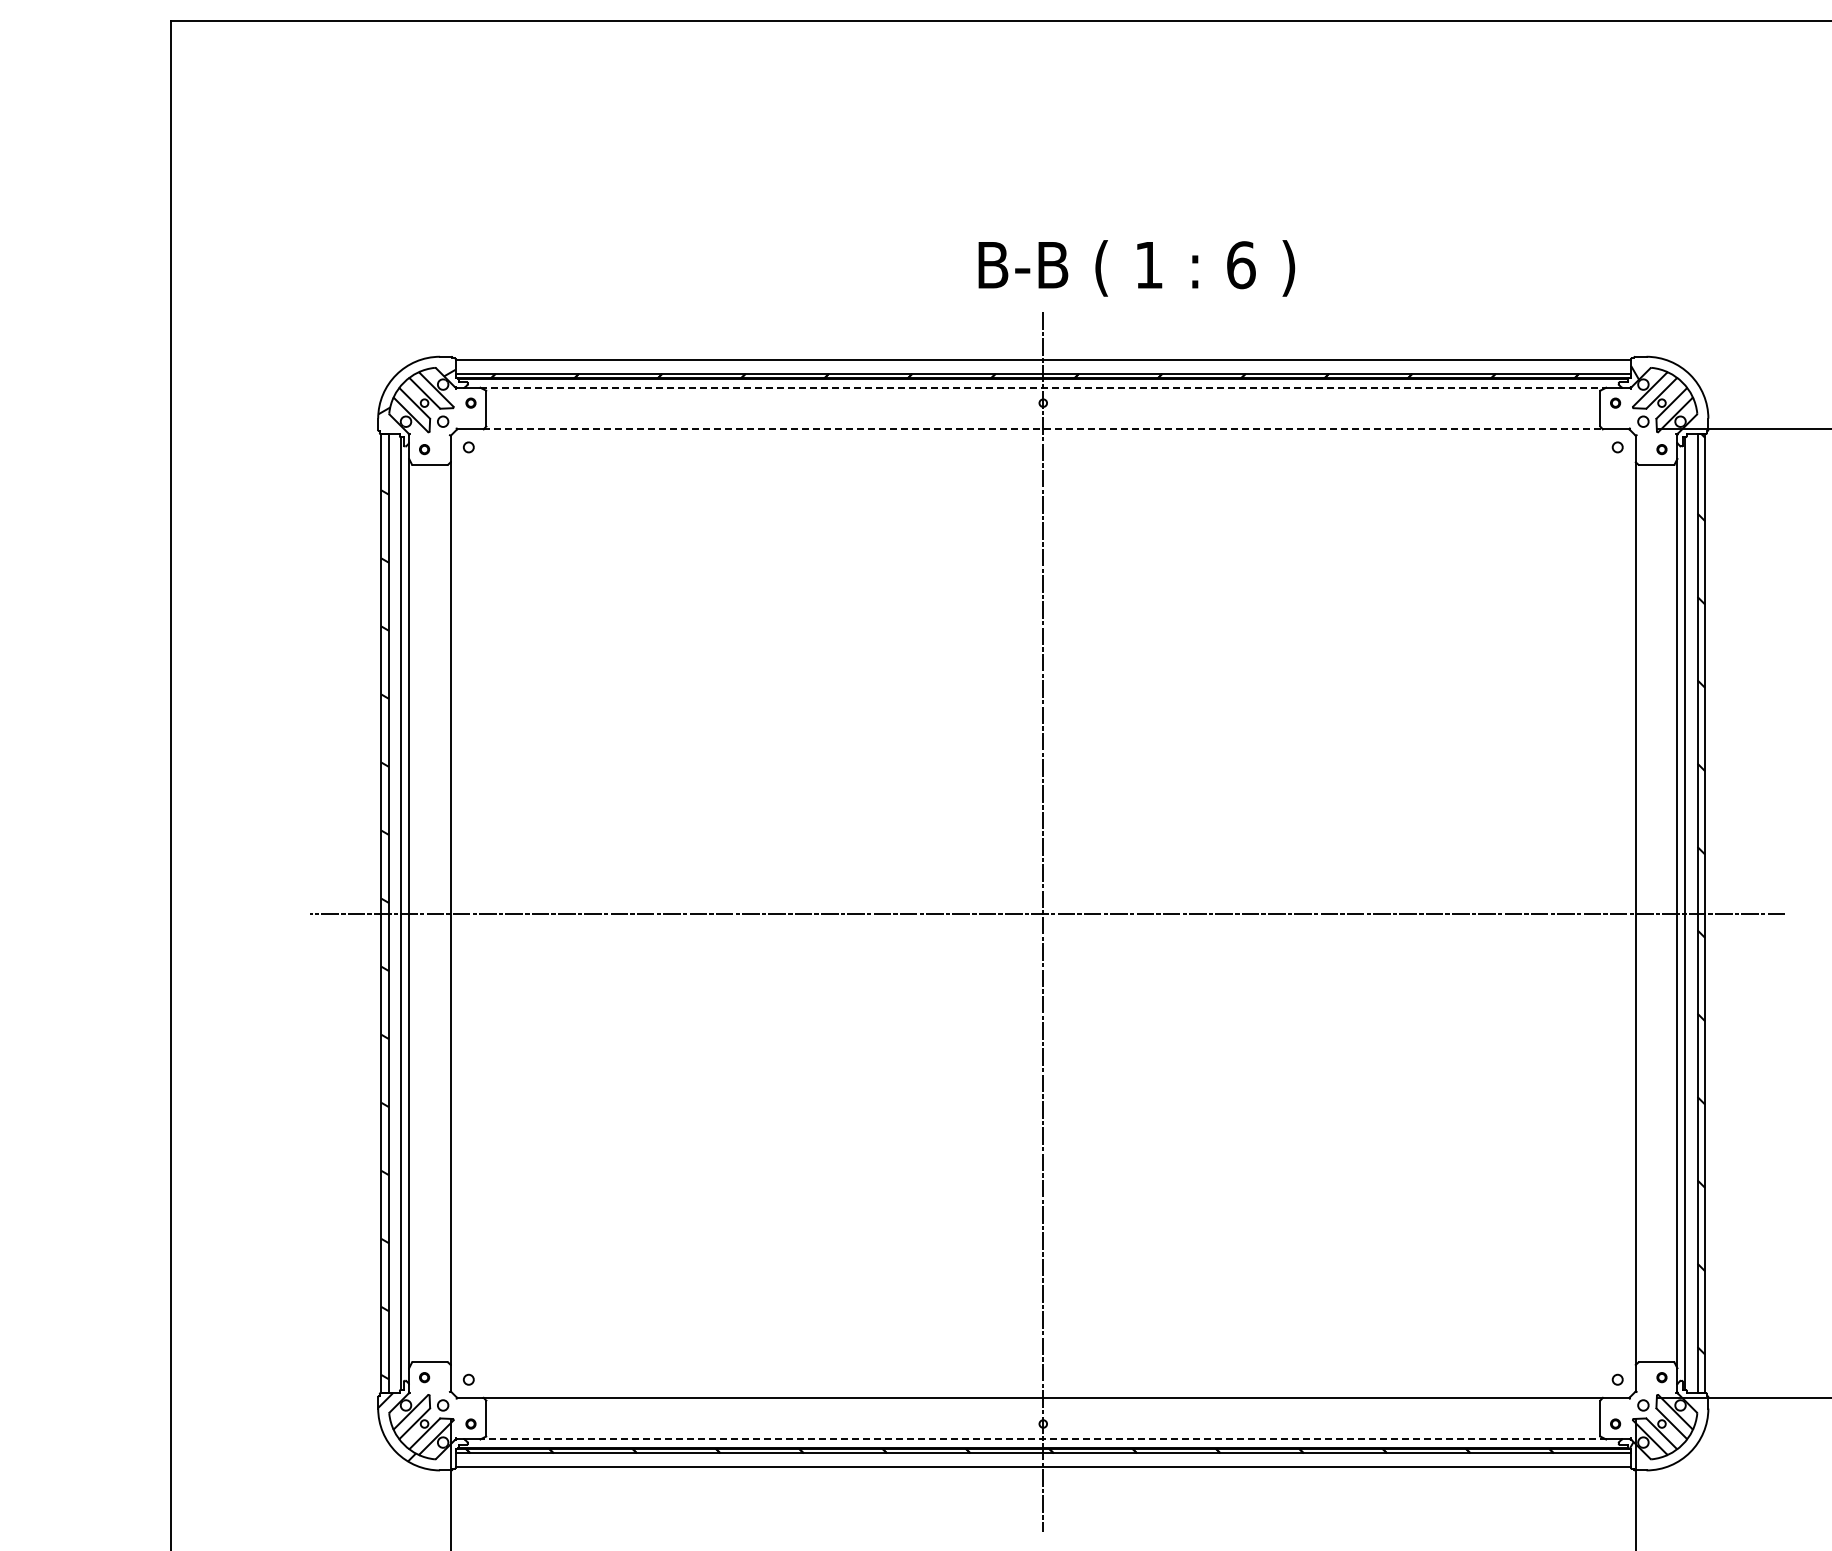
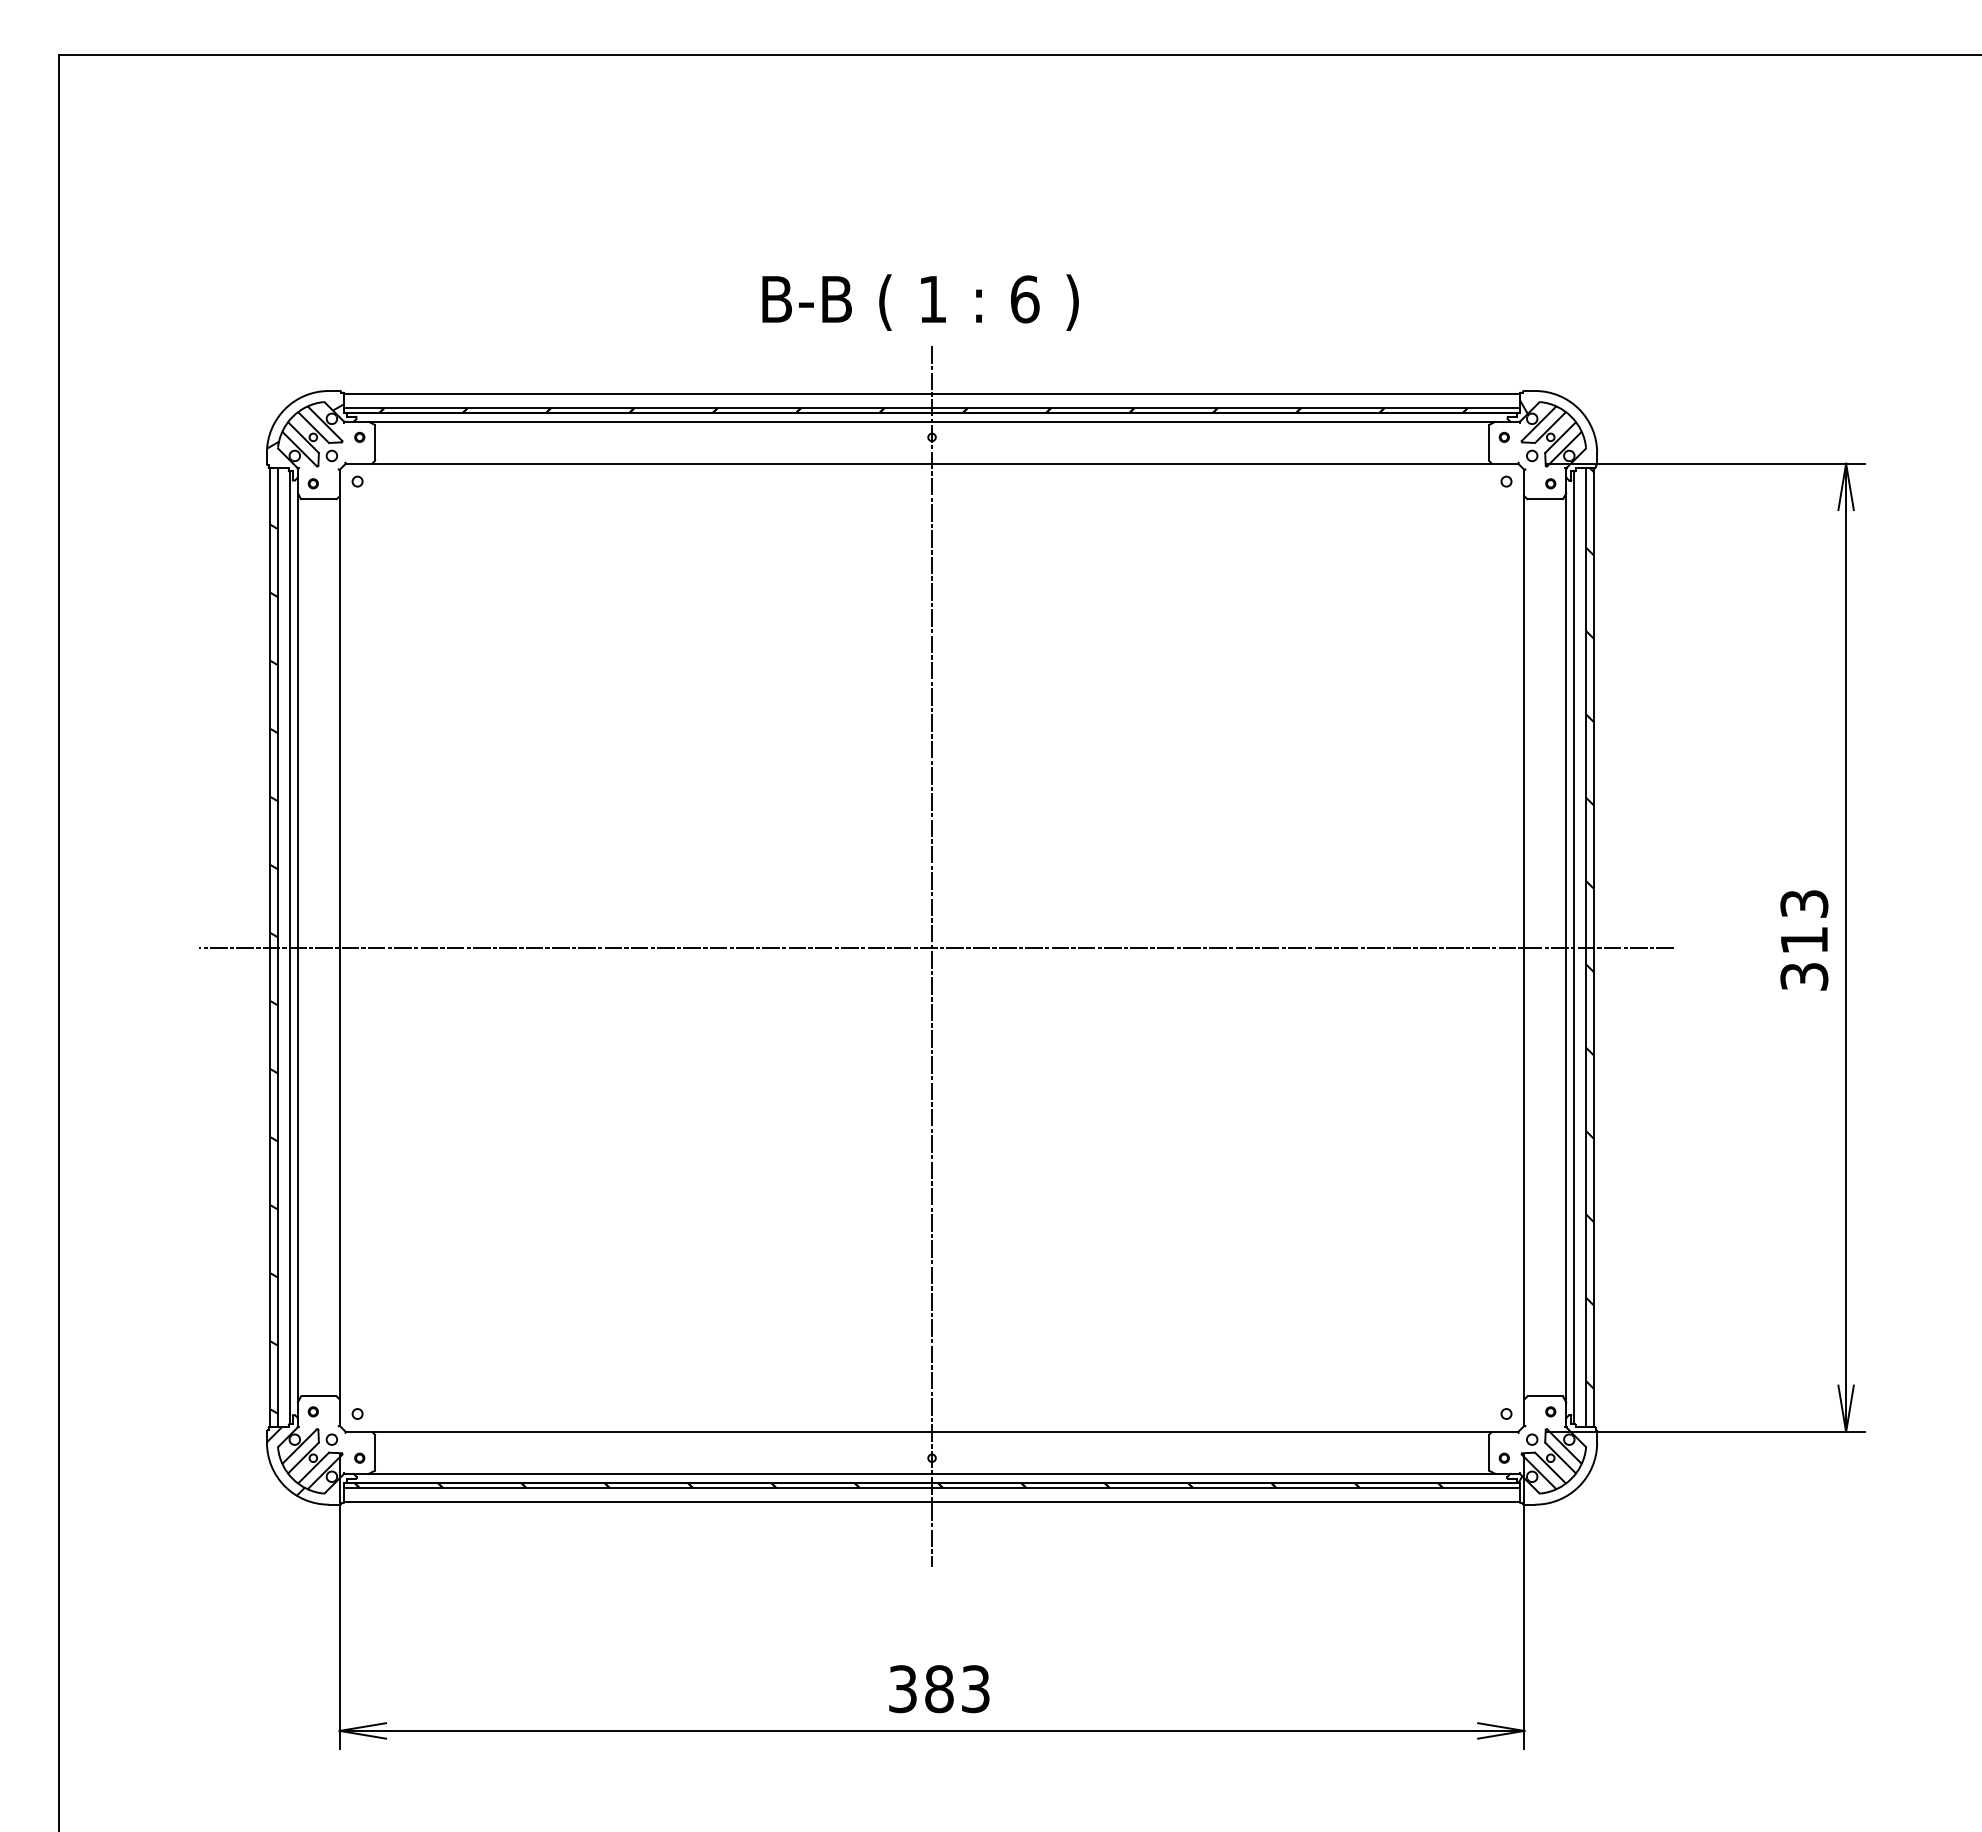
text: (1136, 268) -> (920, 302), moved
line: (1043, 387) -> (932, 421), dashed -> solid
line: (1043, 429) -> (932, 463), dashed -> solid
line: (1042, 1439) -> (931, 1473), dashed -> solid

